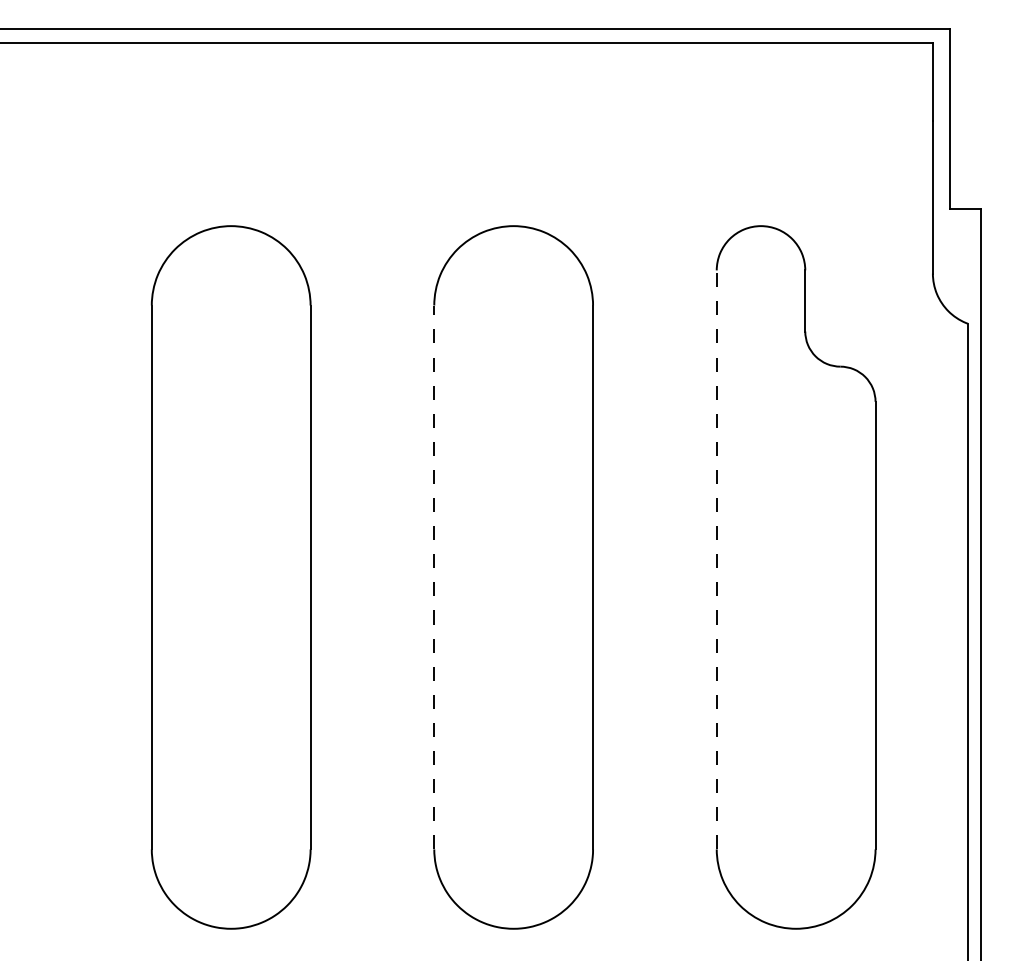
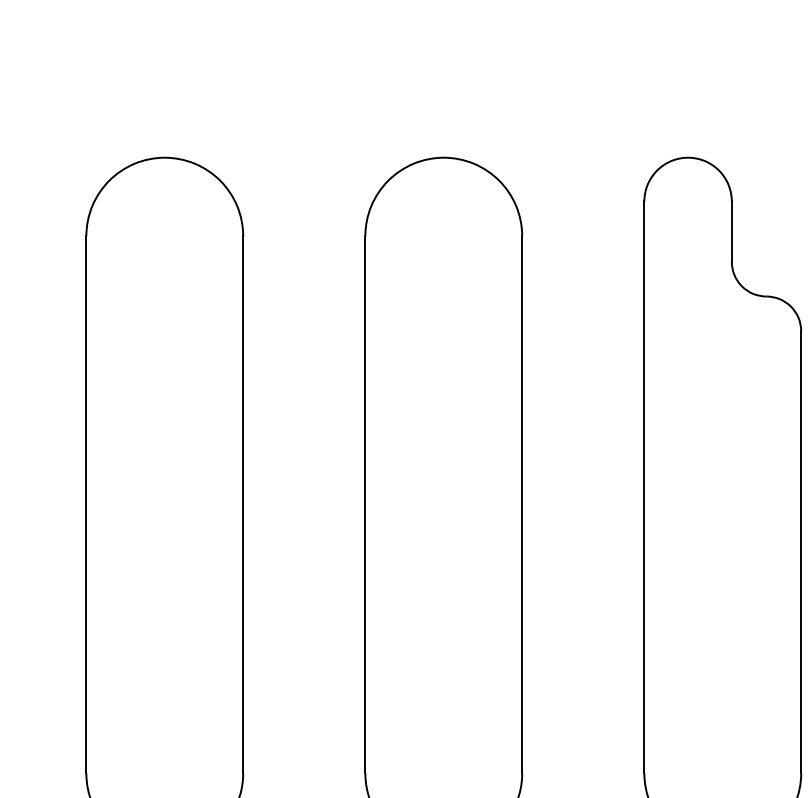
line: (716, 559) -> (644, 486), dashed -> solid
line: (434, 577) -> (365, 504), dashed -> solid

